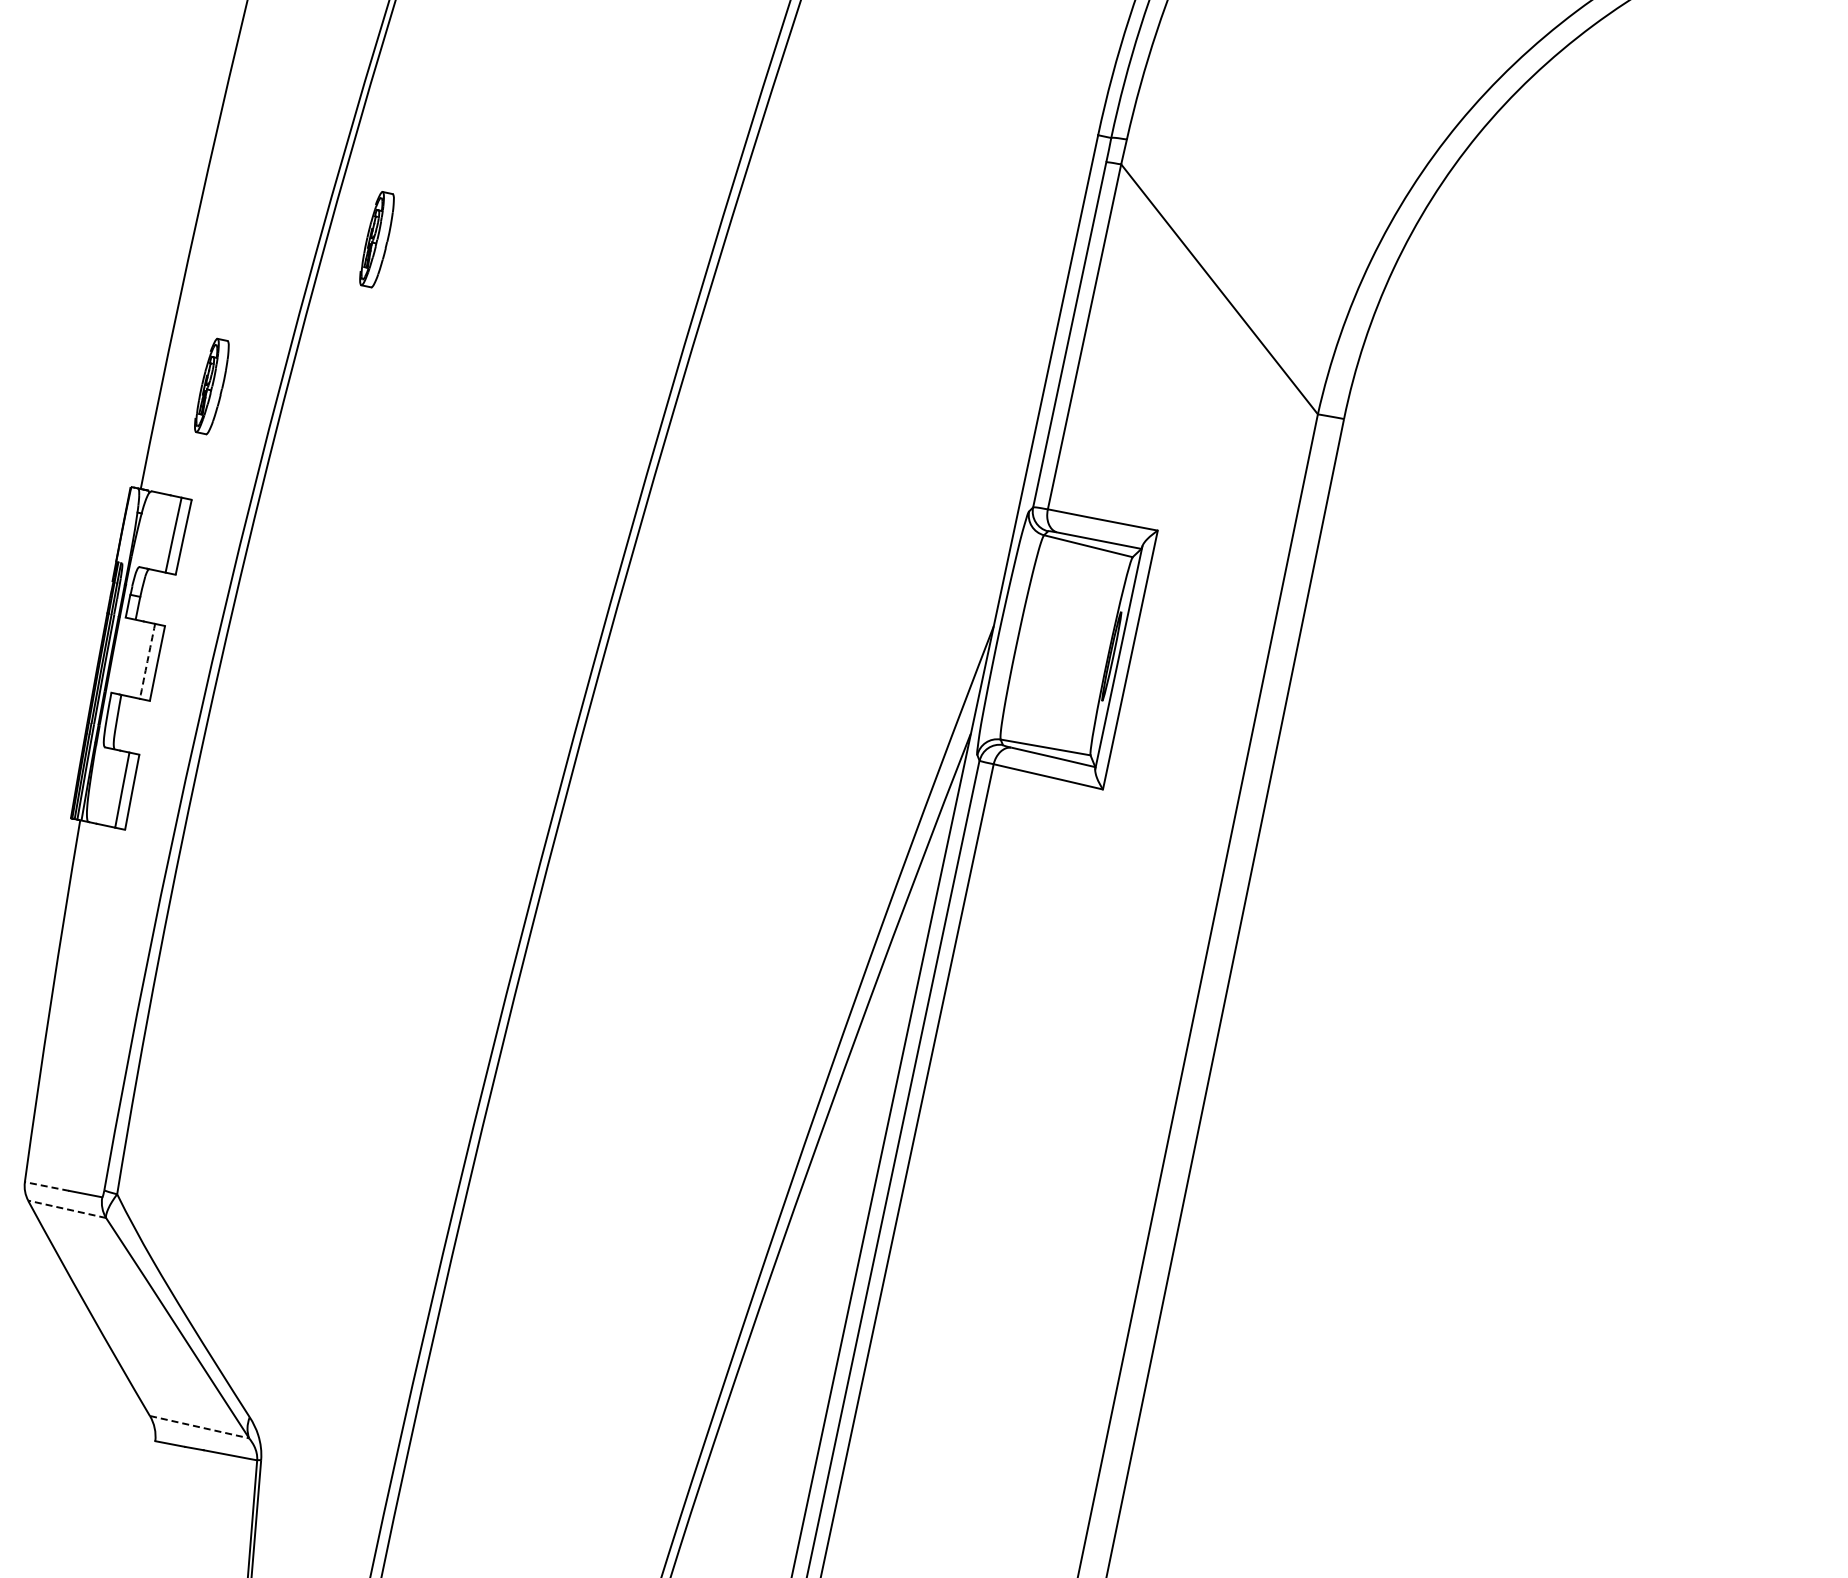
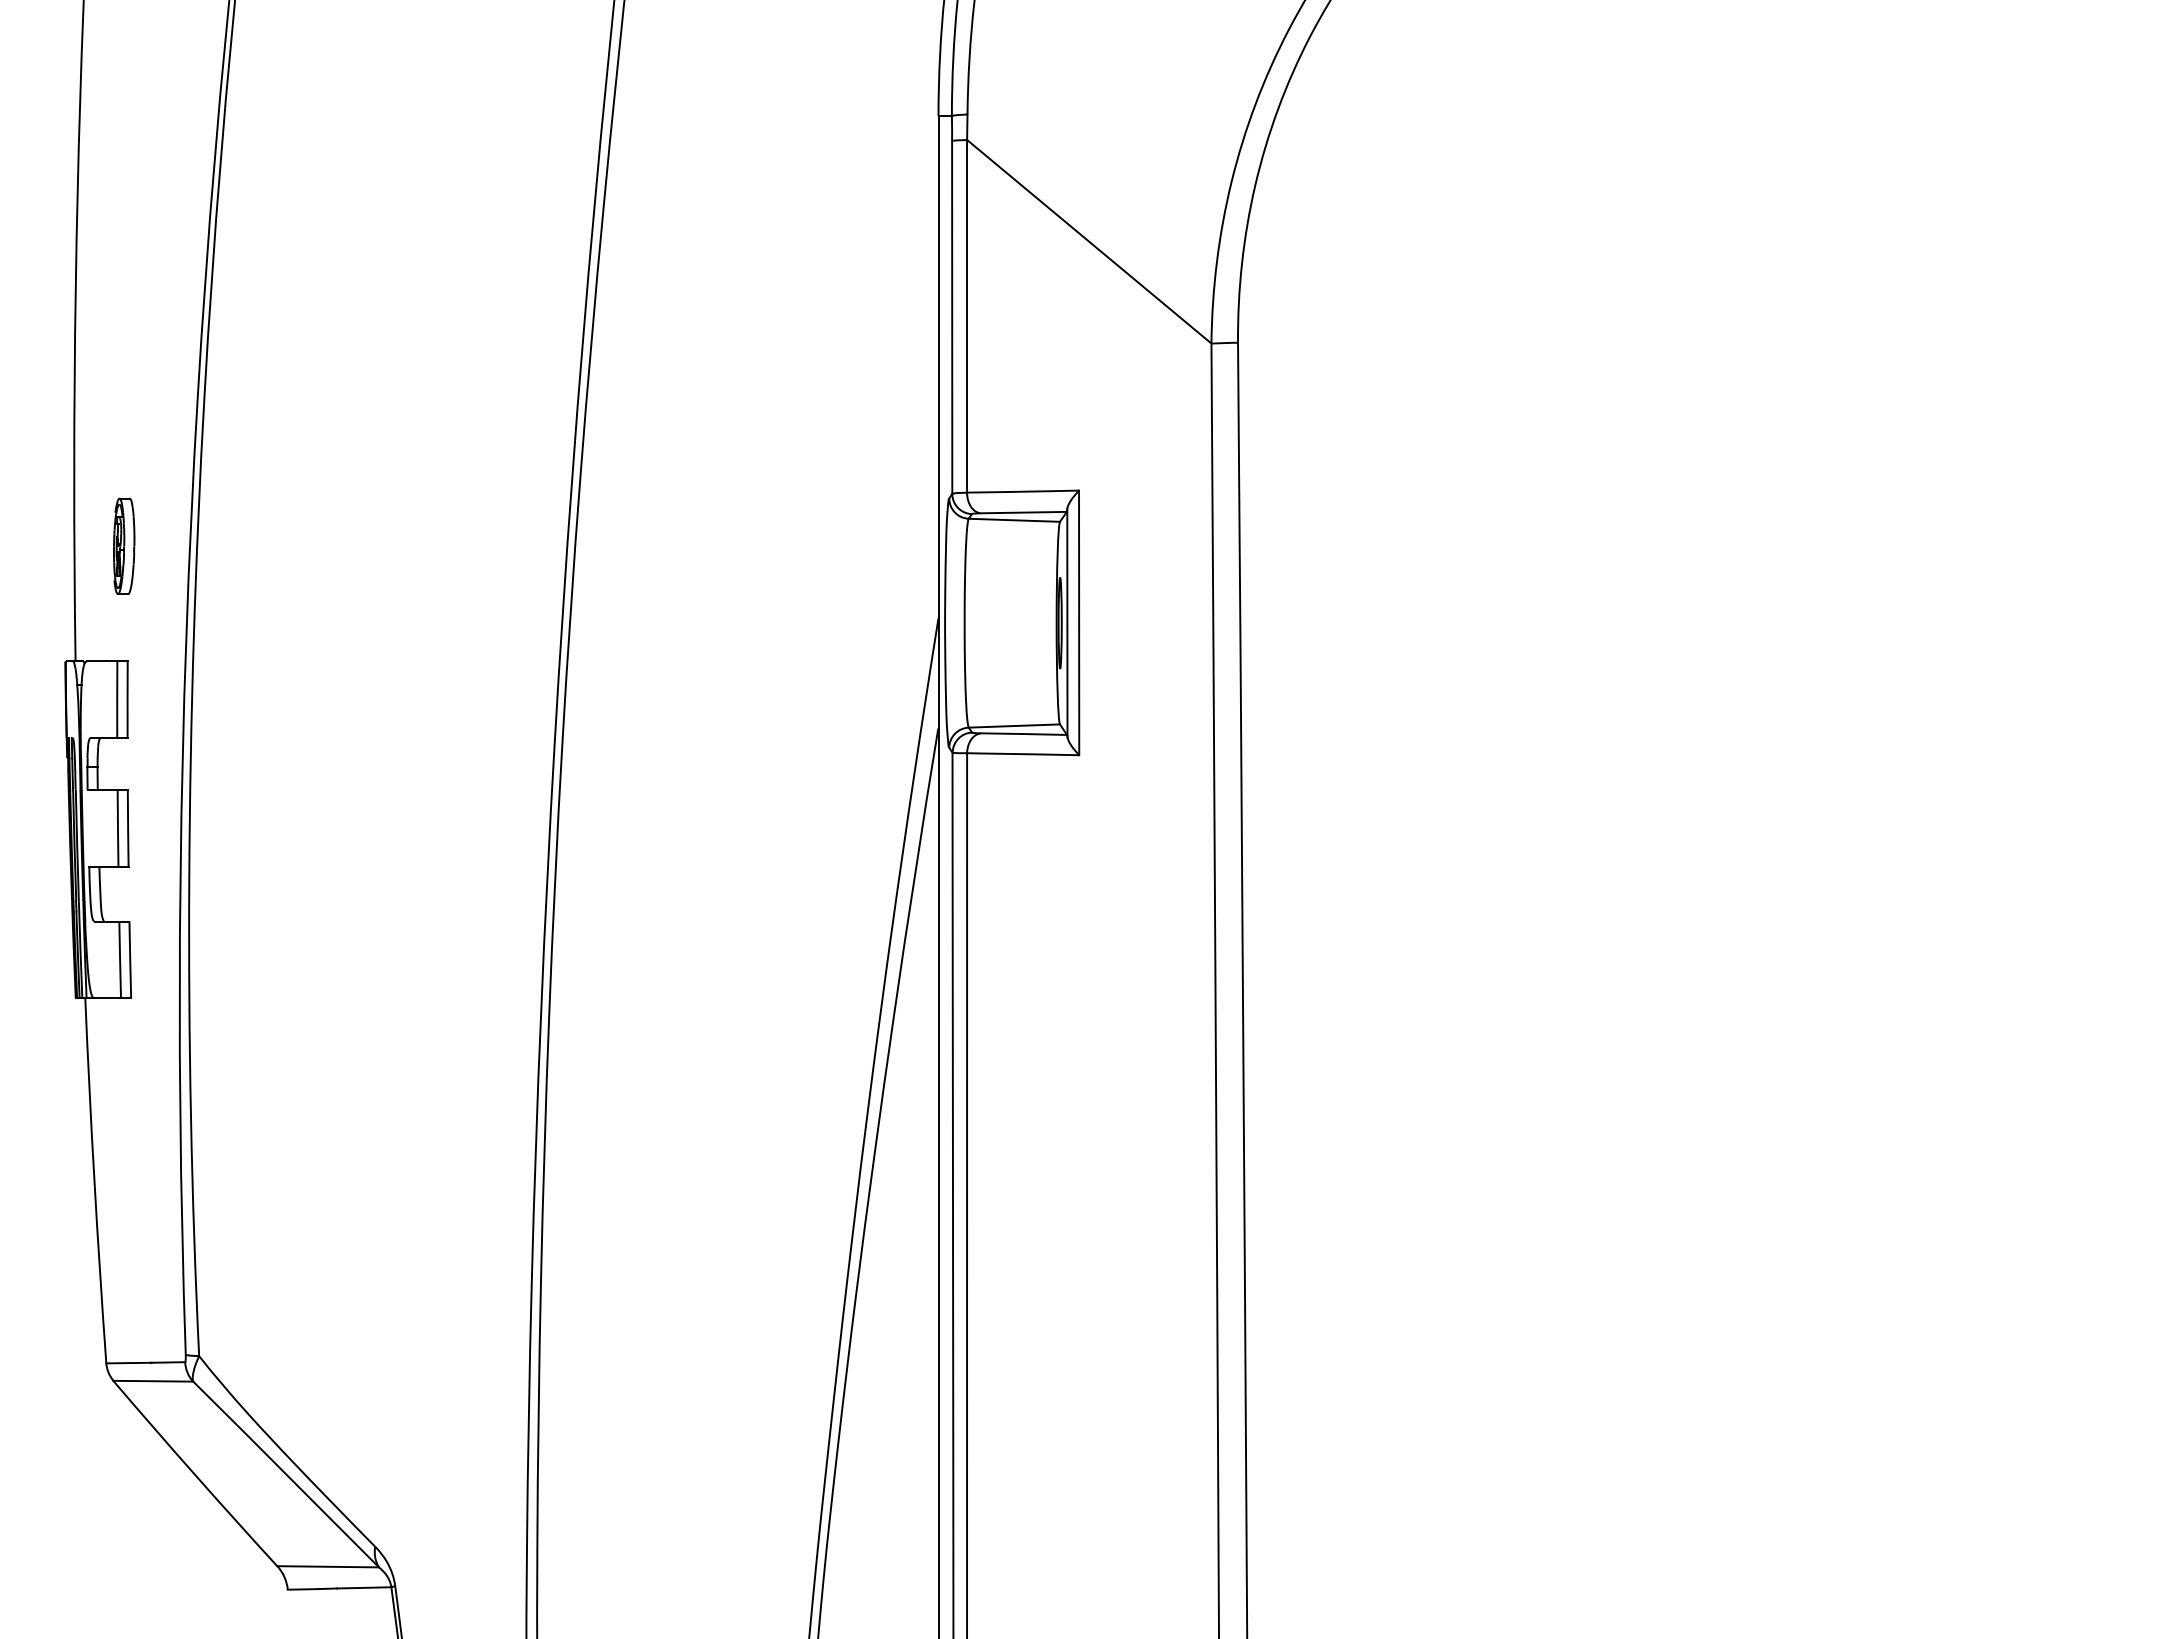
part: (377, 238) -> (255, 367), removed
arc: (147, 661) -> (118, 828), dashed -> solid
line: (46, 1186) -> (128, 1363), dashed -> solid
line: (67, 1209) -> (153, 1381), dashed -> solid
line: (199, 1426) -> (328, 1566), dashed -> solid

